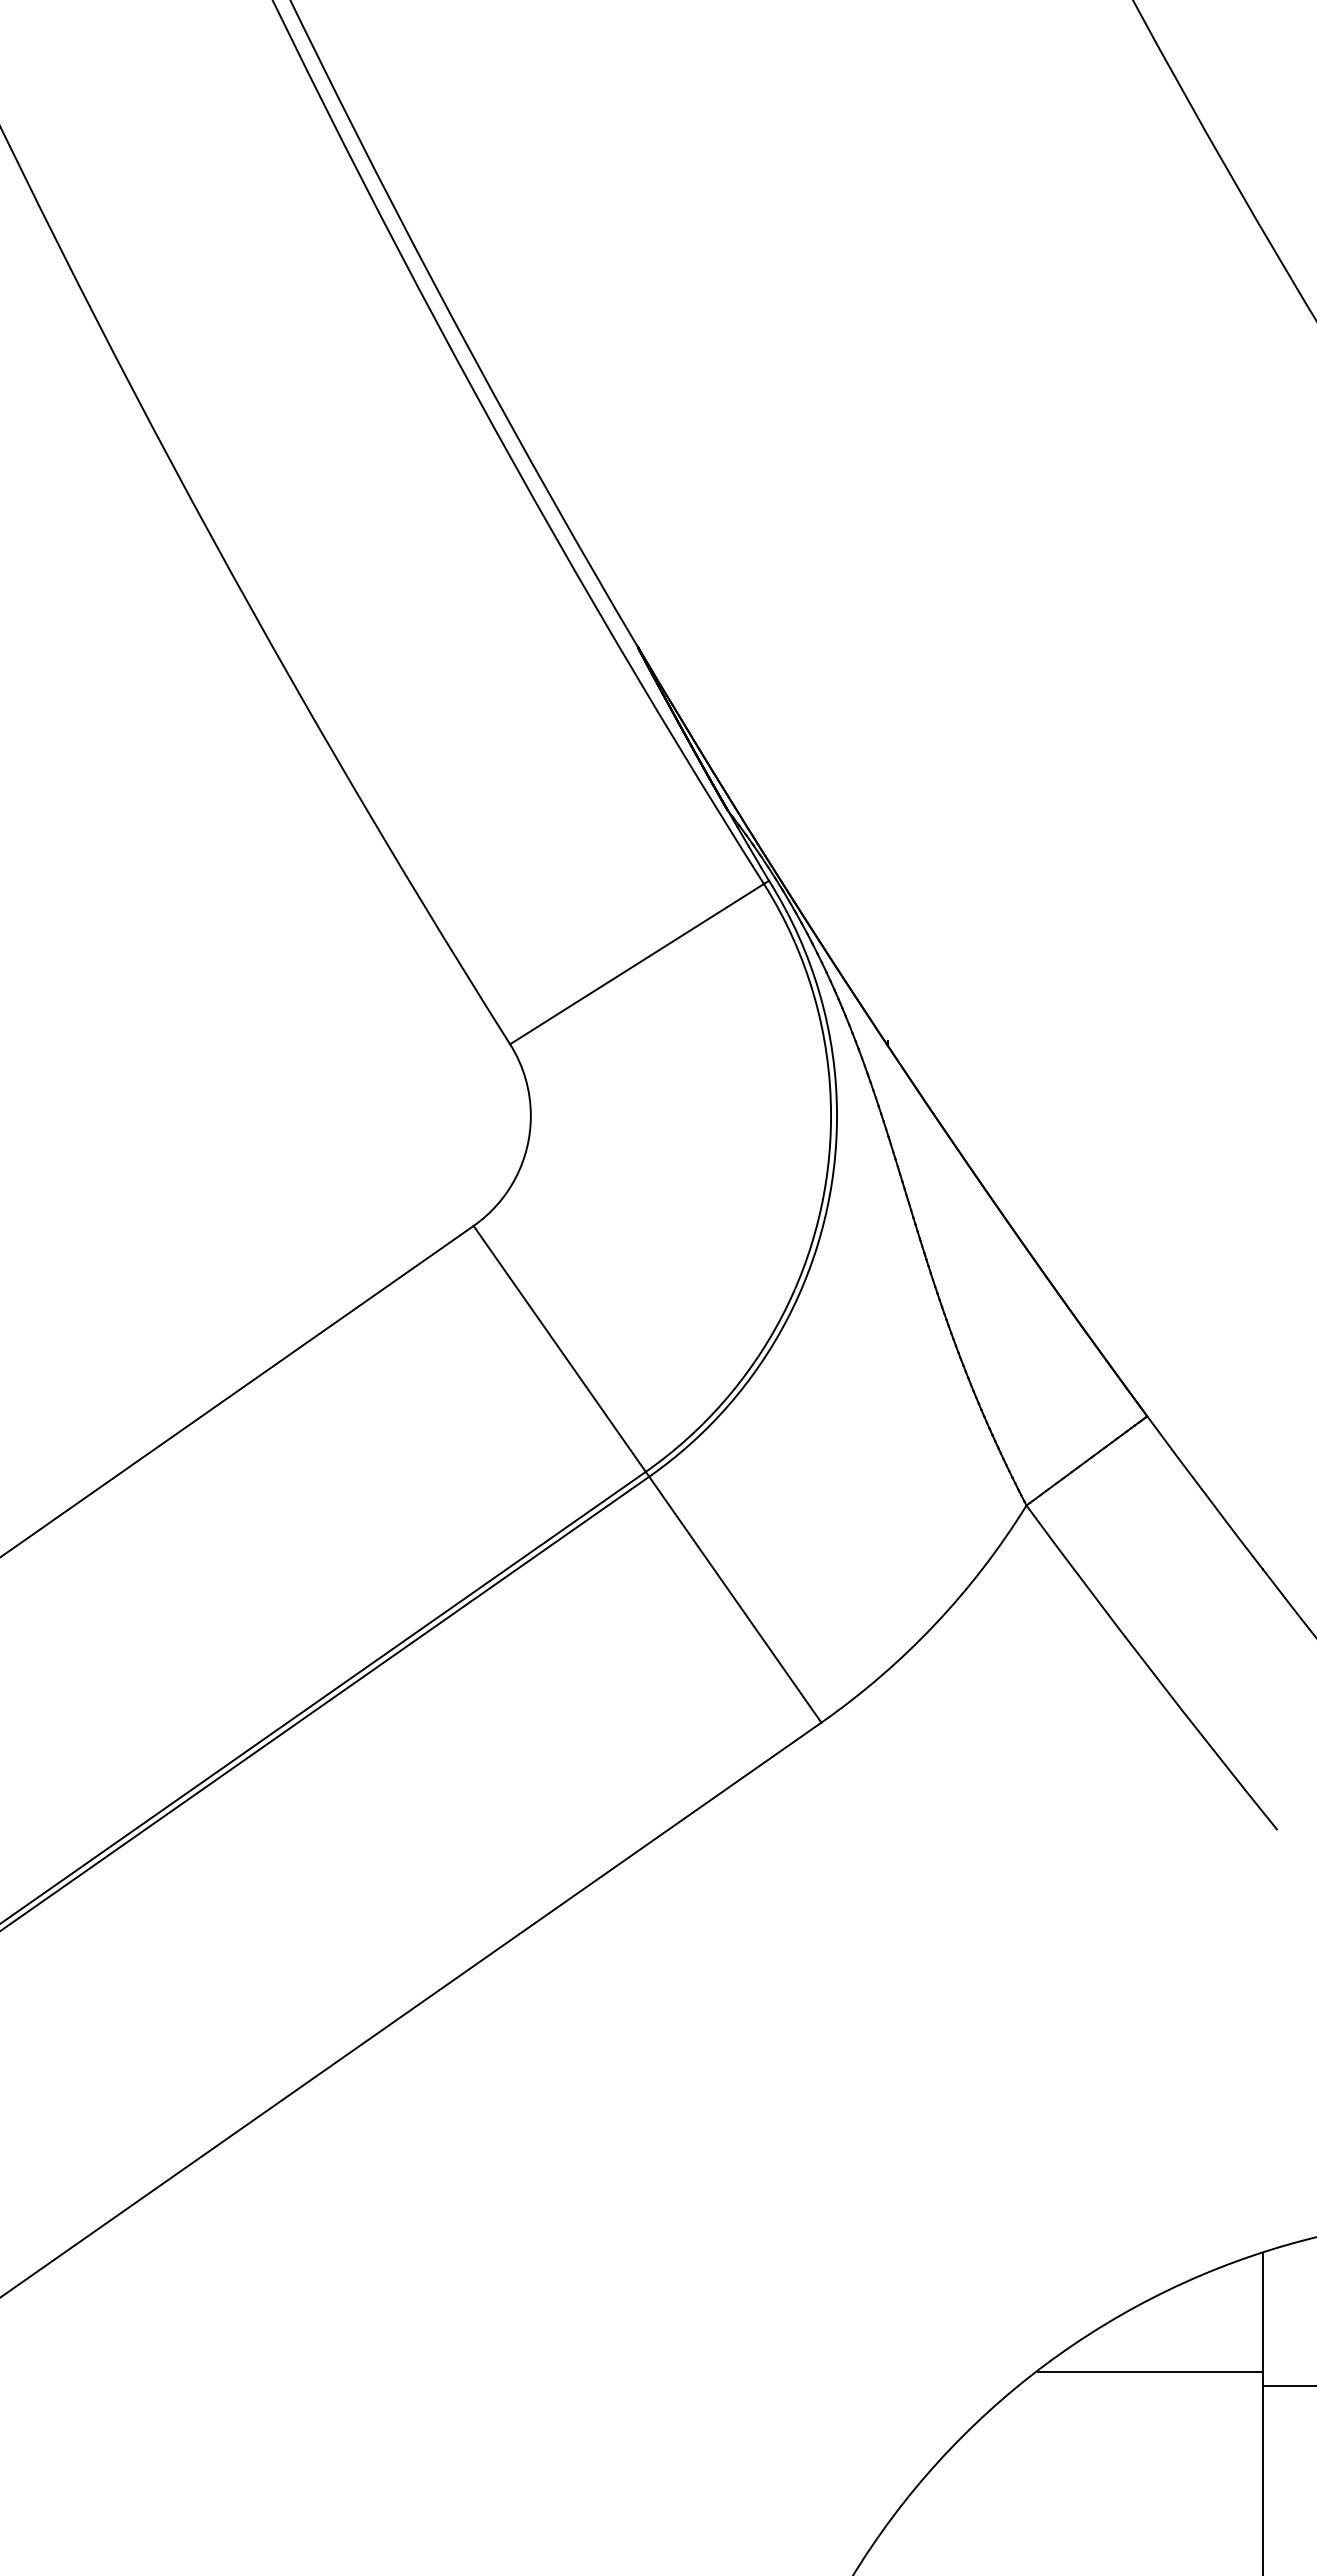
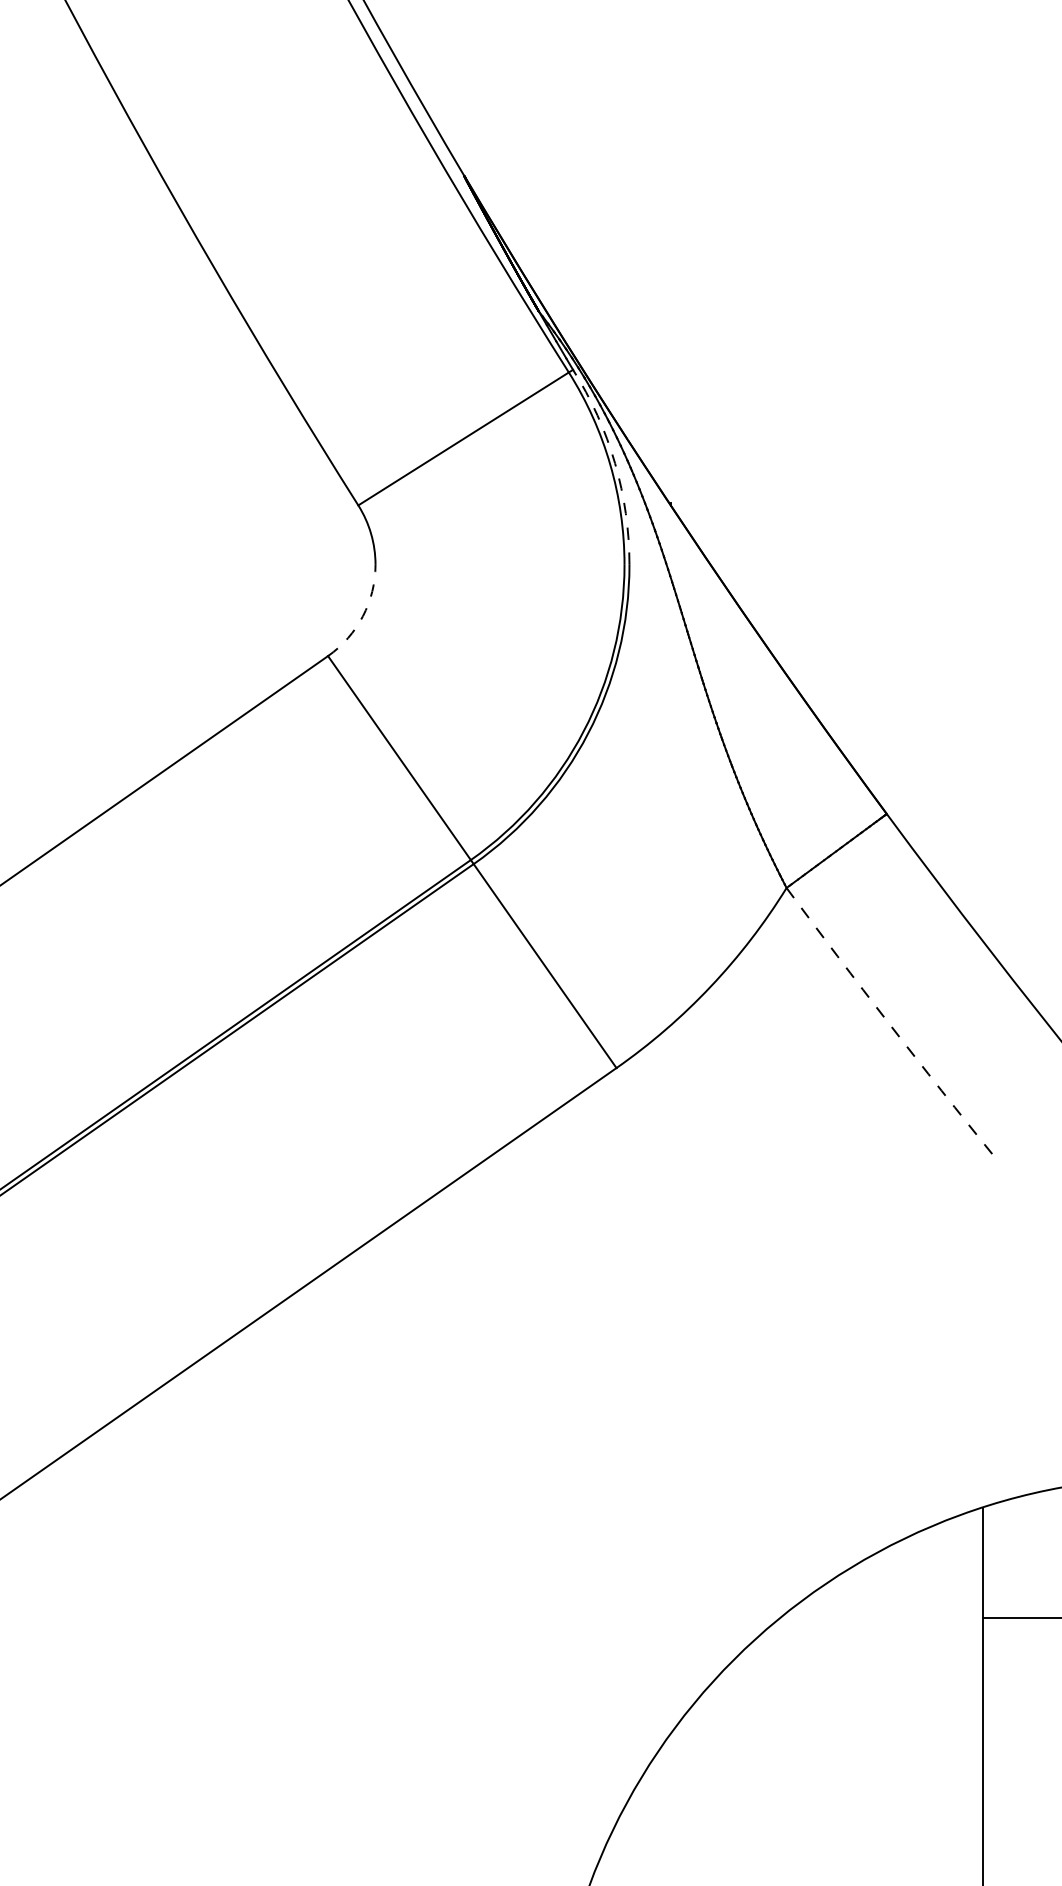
arc: (819, 993) -> (614, 463), solid -> dashed
arc: (515, 1177) -> (362, 615), solid -> dashed
arc: (1150, 1669) -> (889, 1023), solid -> dashed
line: (1150, 2372) -> (889, 1607), removed

